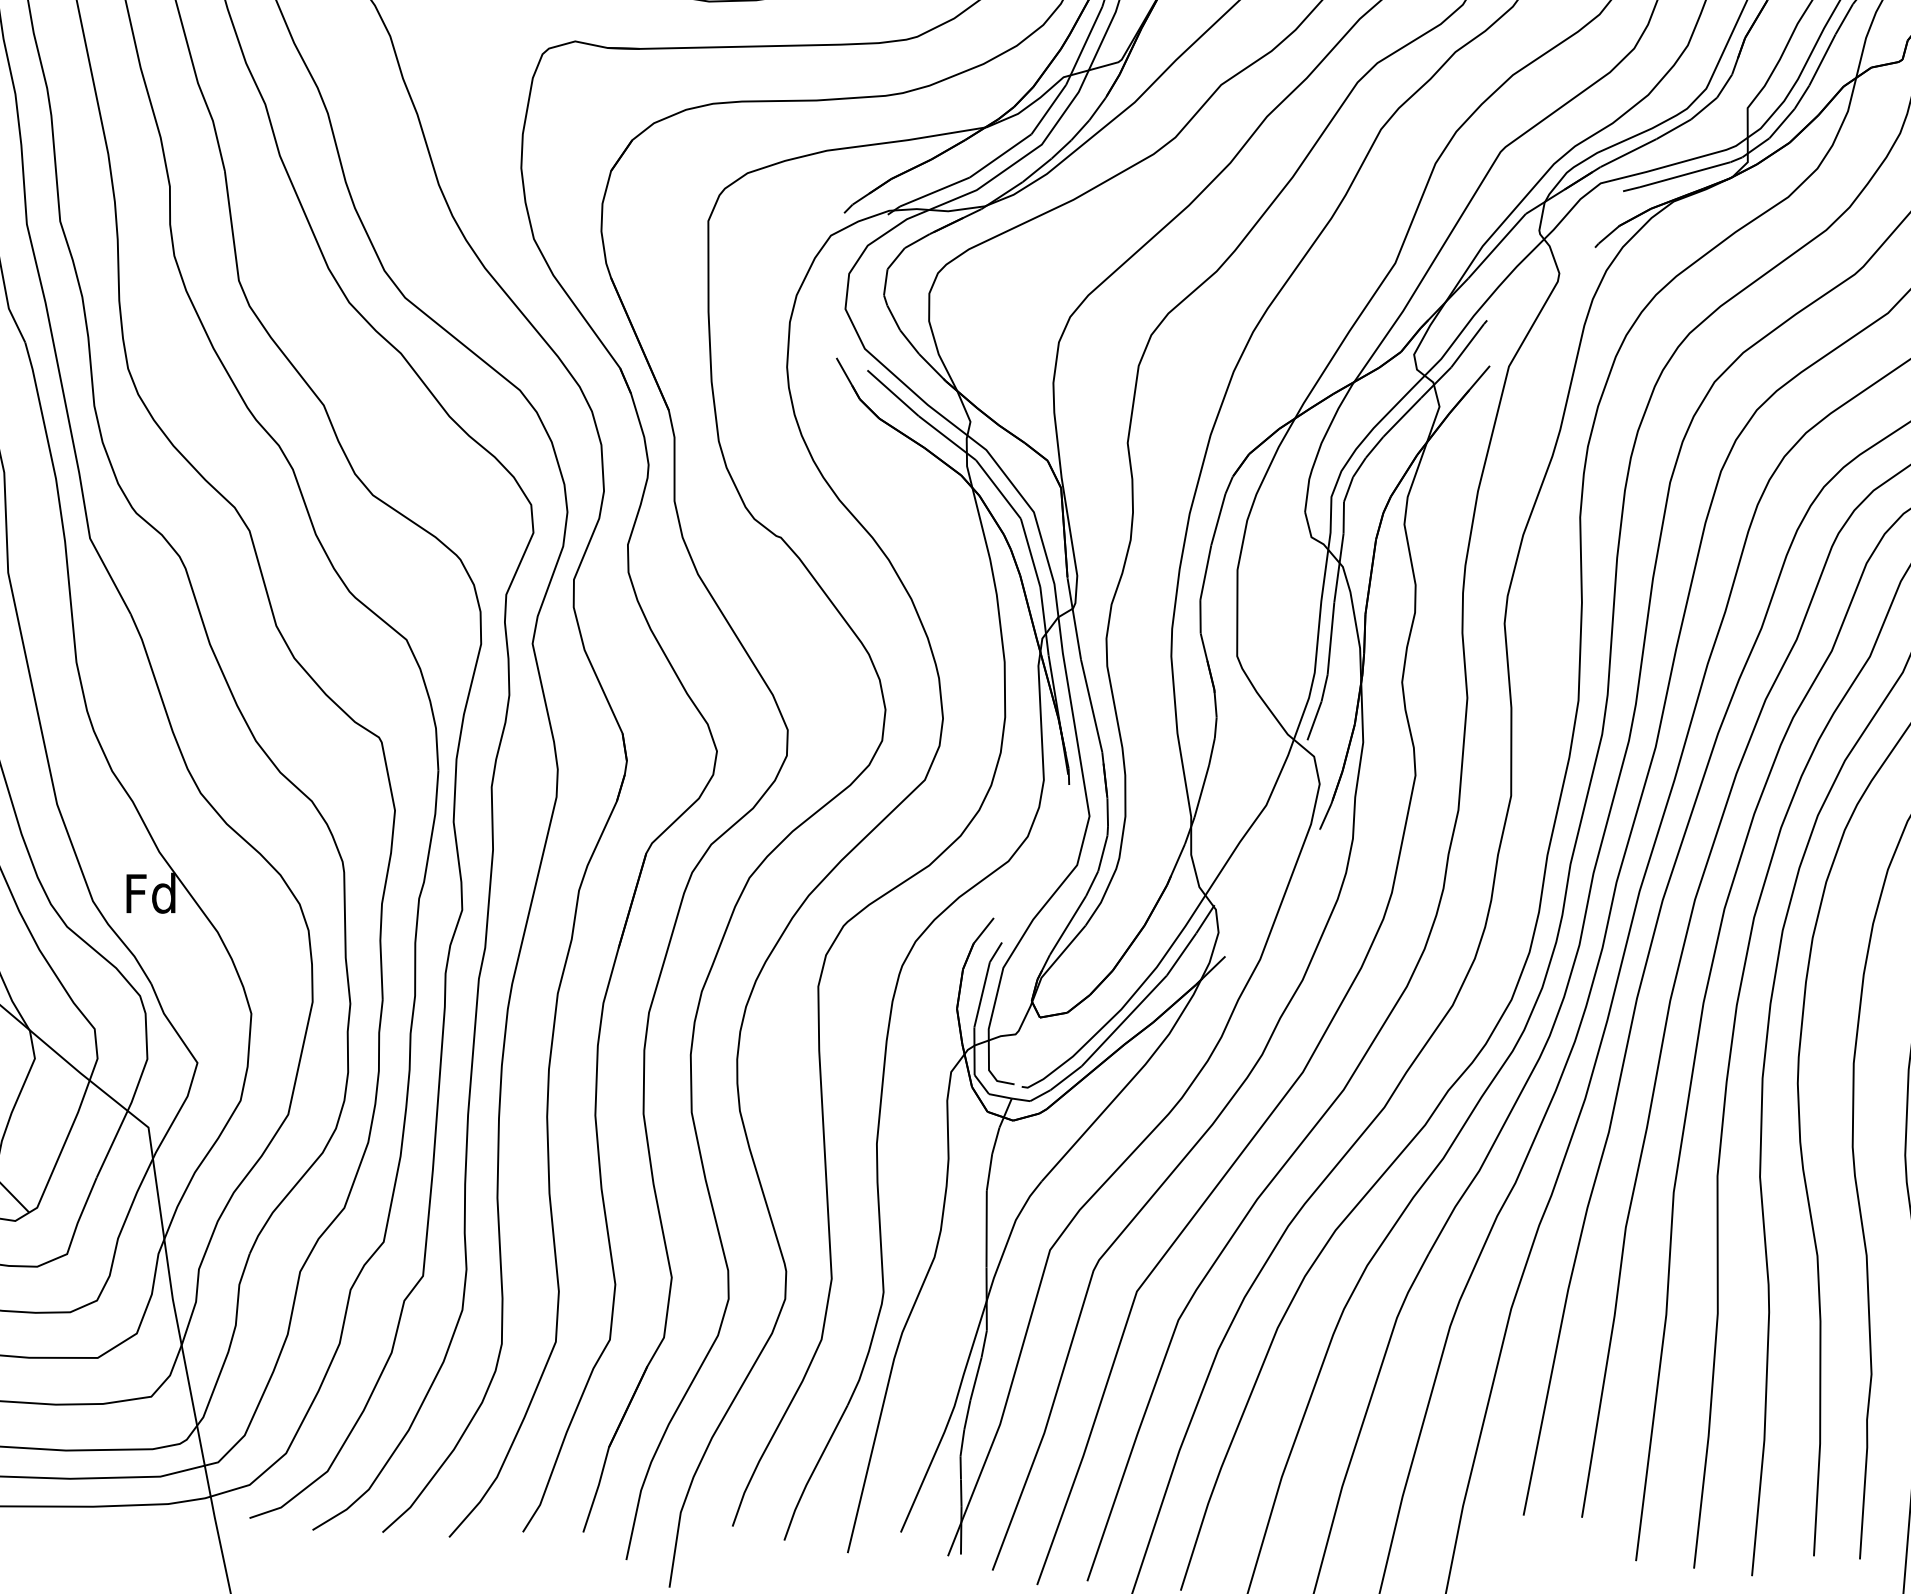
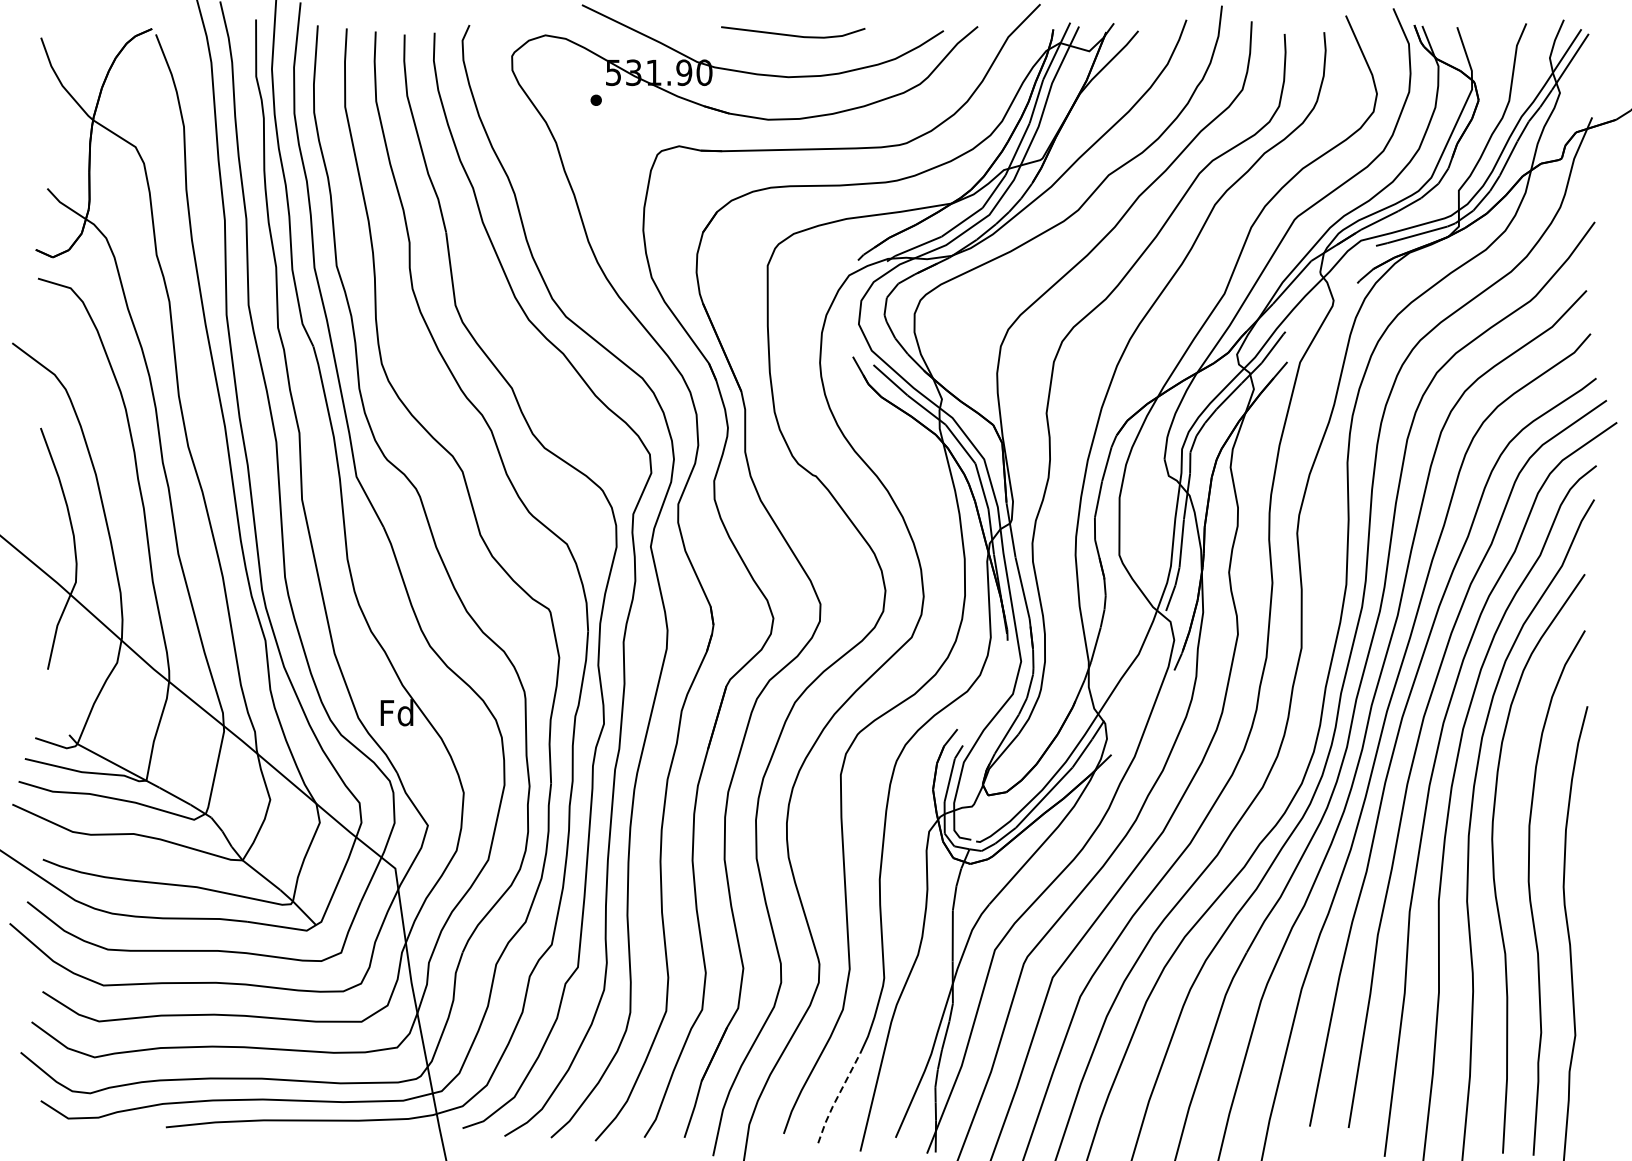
line: (813, 1473) -> (837, 1098), solid -> dashed

